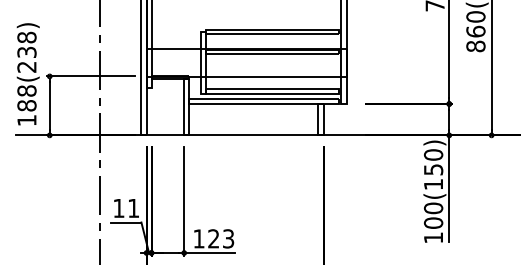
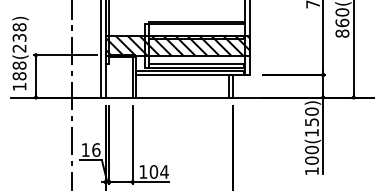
hatch: (246, 63) -> (177, 45), added
text: (133, 208) -> (96, 150), 11 -> 16
text: (221, 238) -> (159, 171), 123 -> 104

